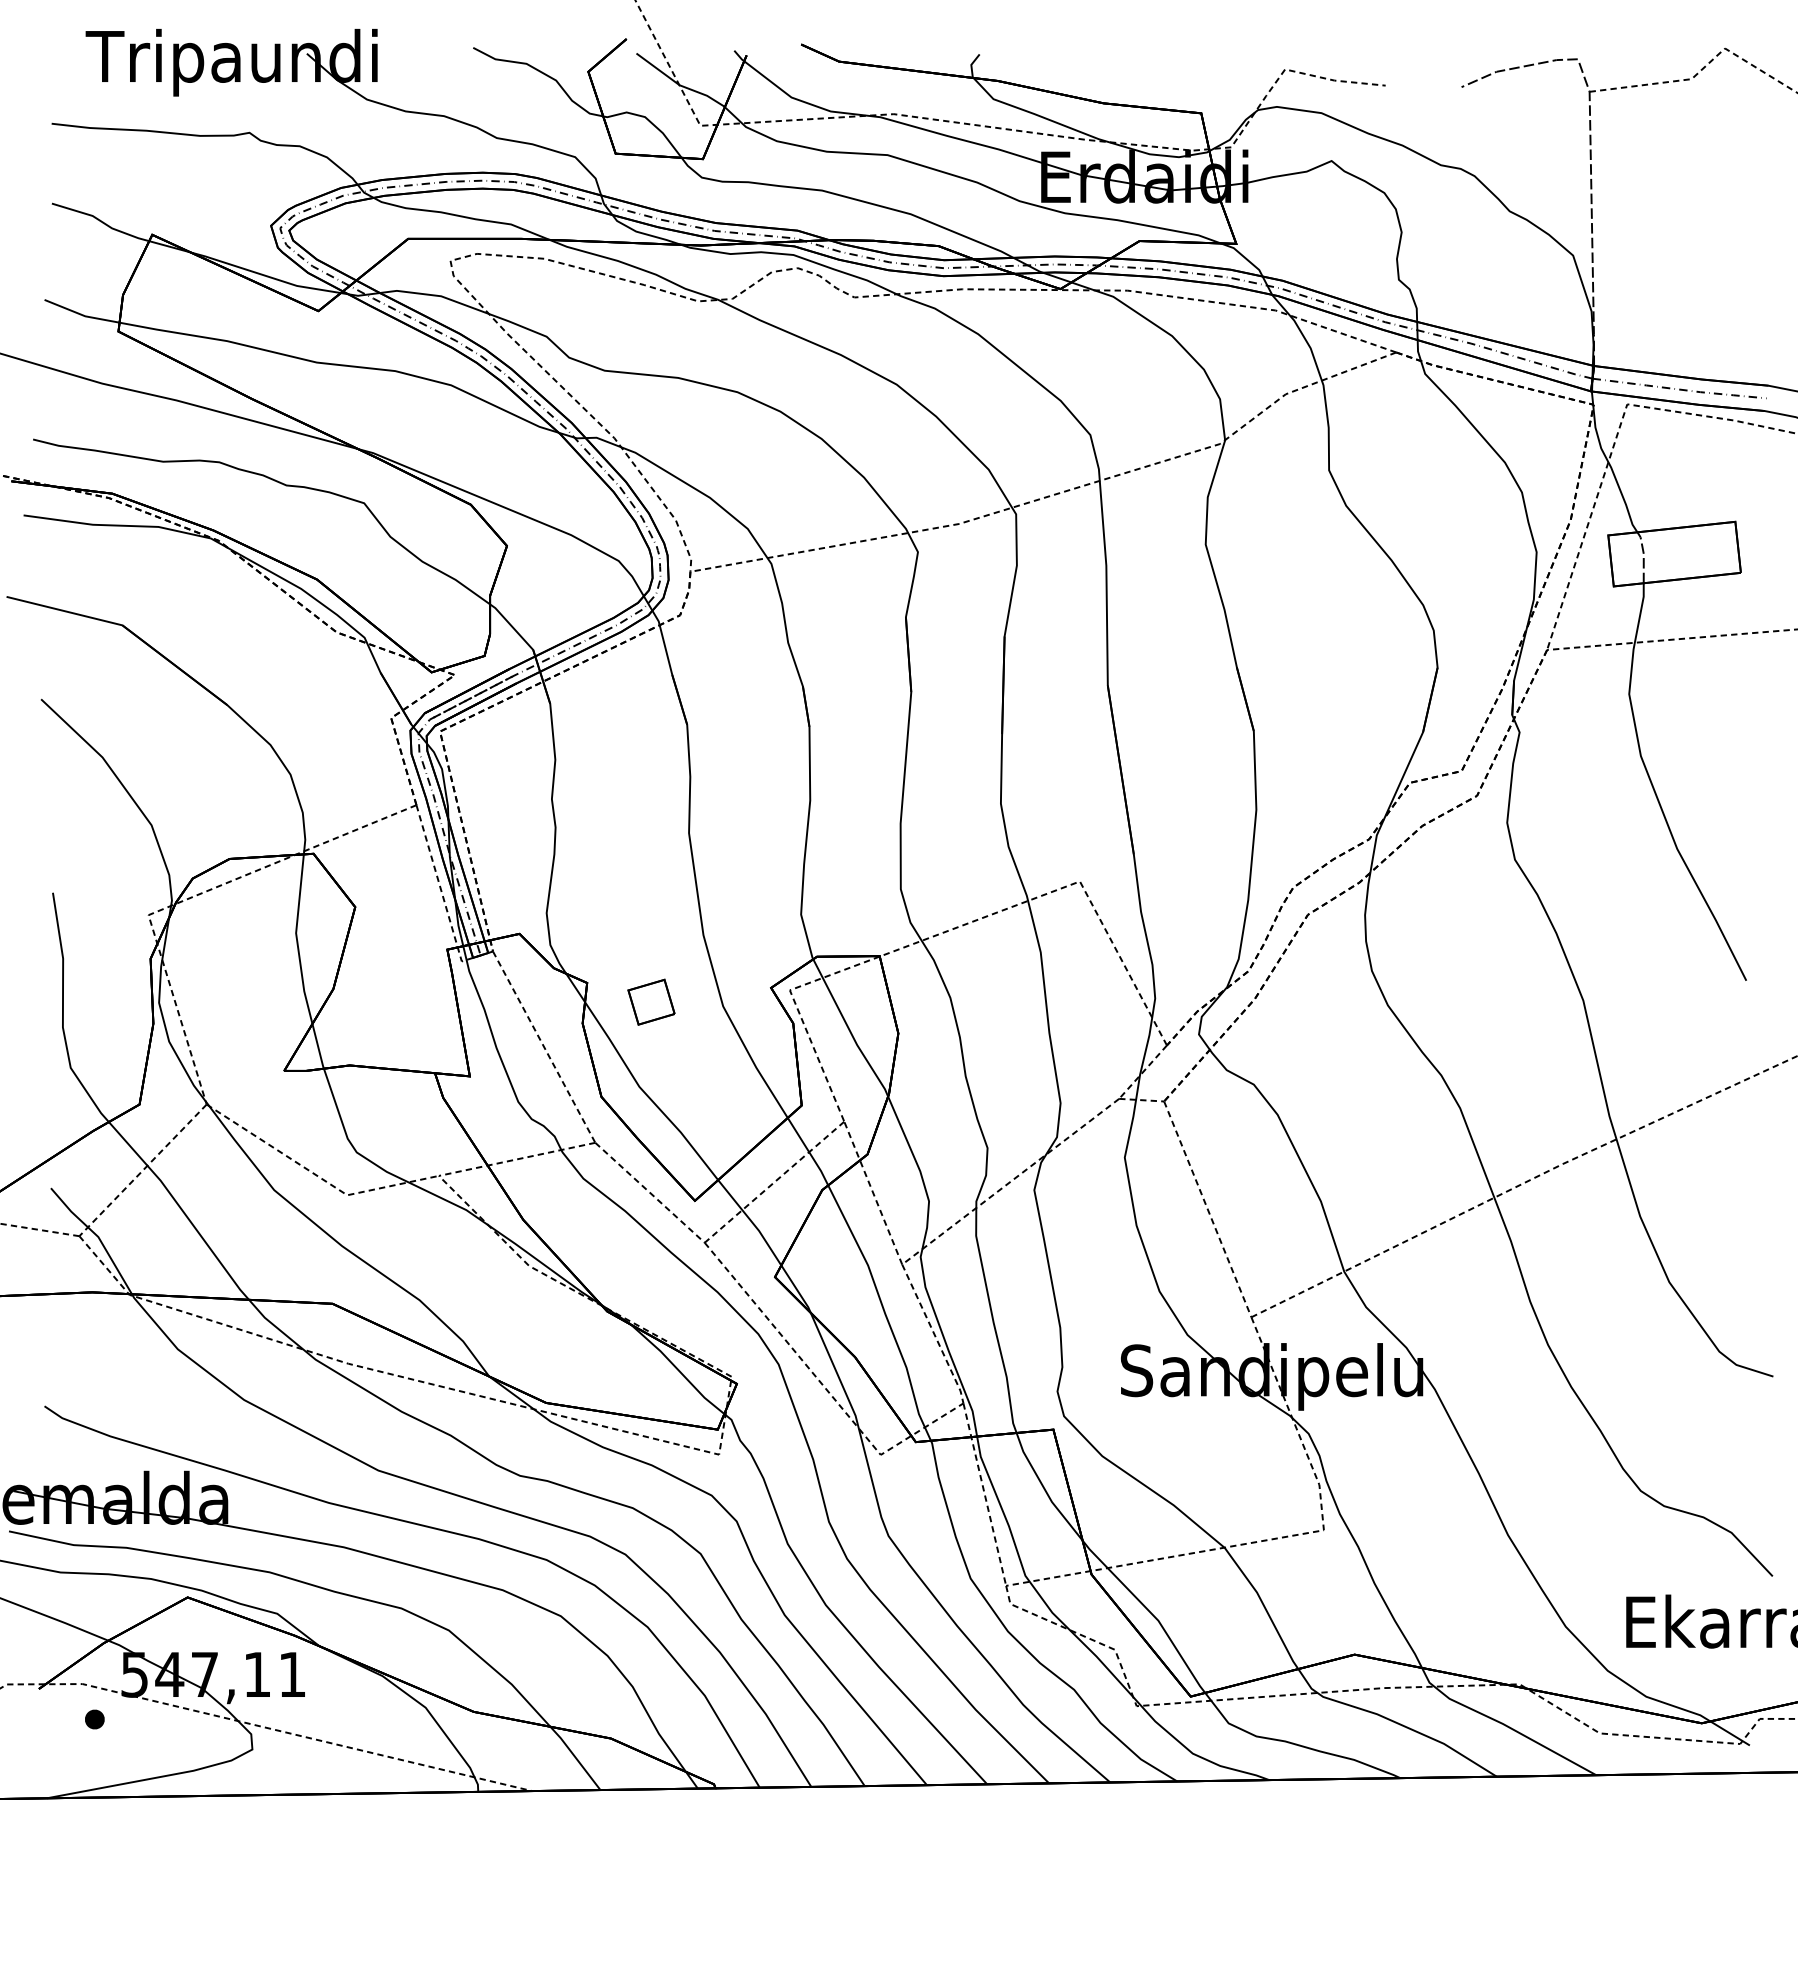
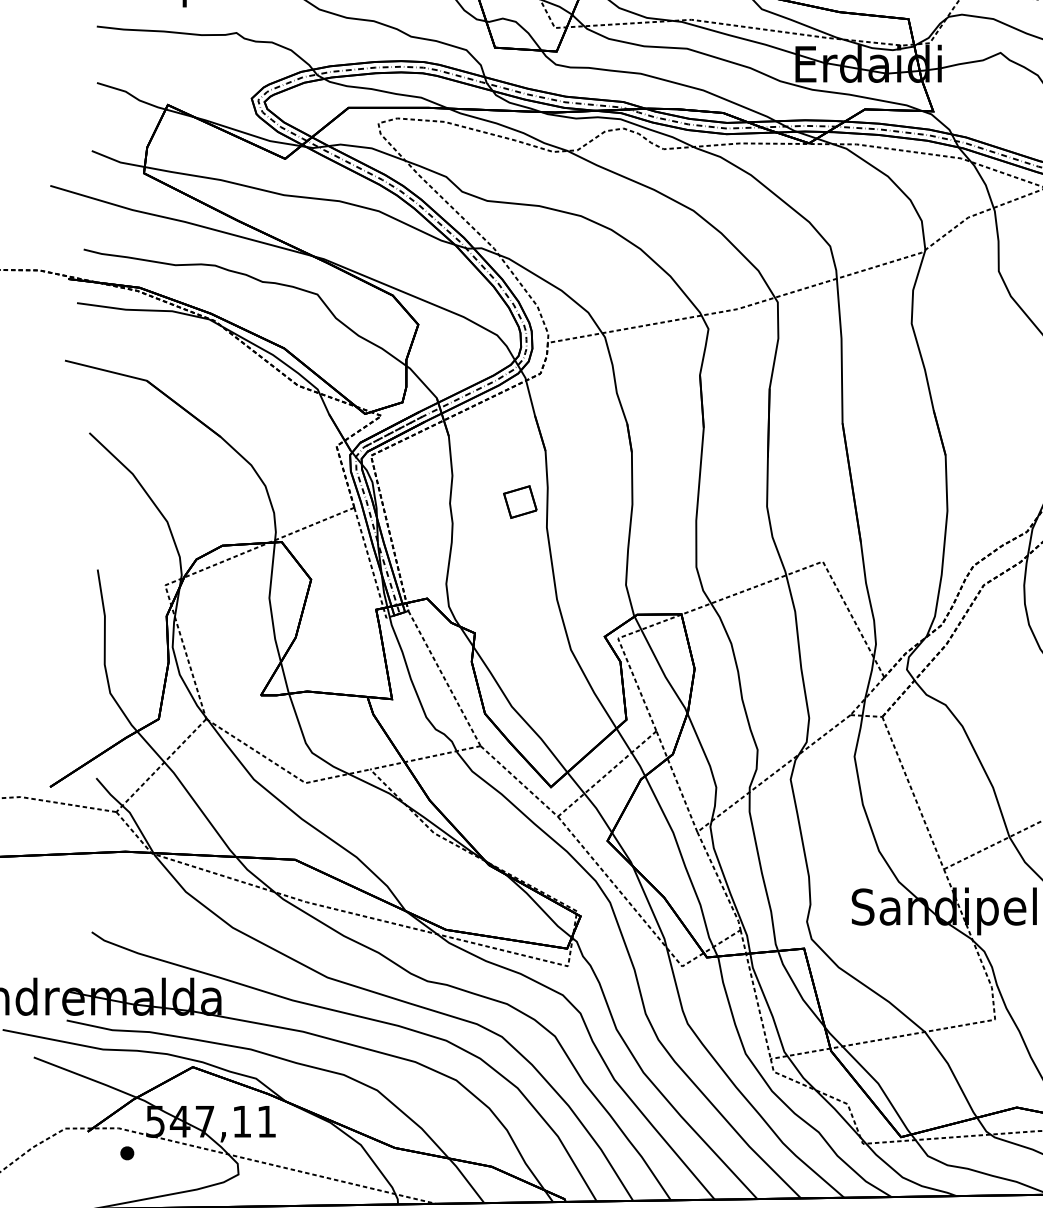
part: (651, 1001) -> (520, 501), moved

